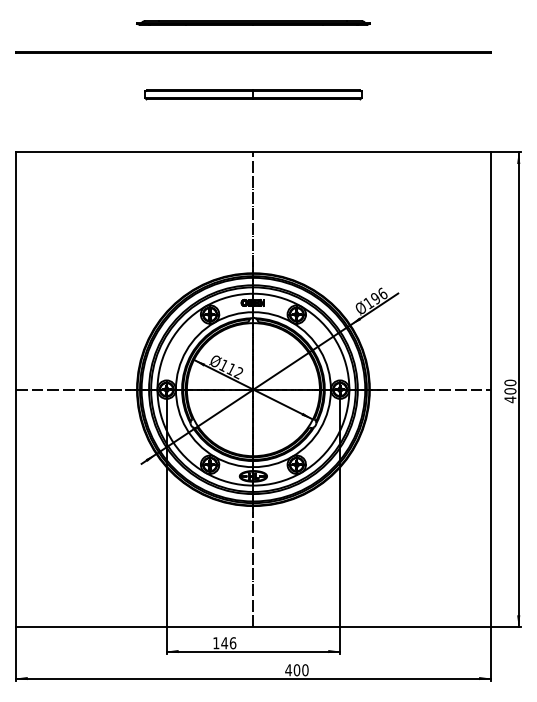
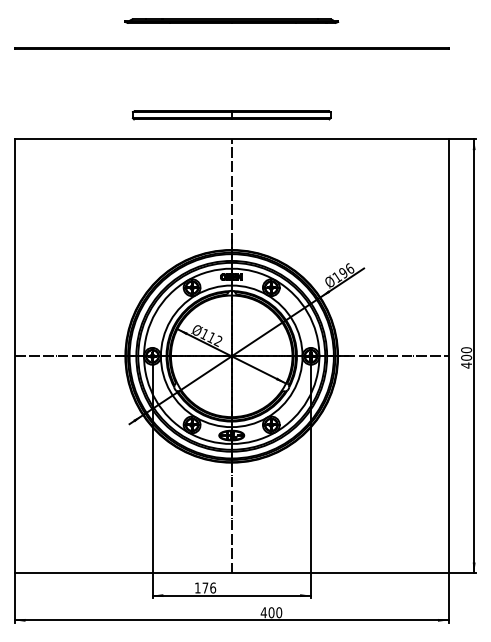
part: (253, 94) -> (231, 114), moved
text: (224, 643) -> (205, 588), 146 -> 176

